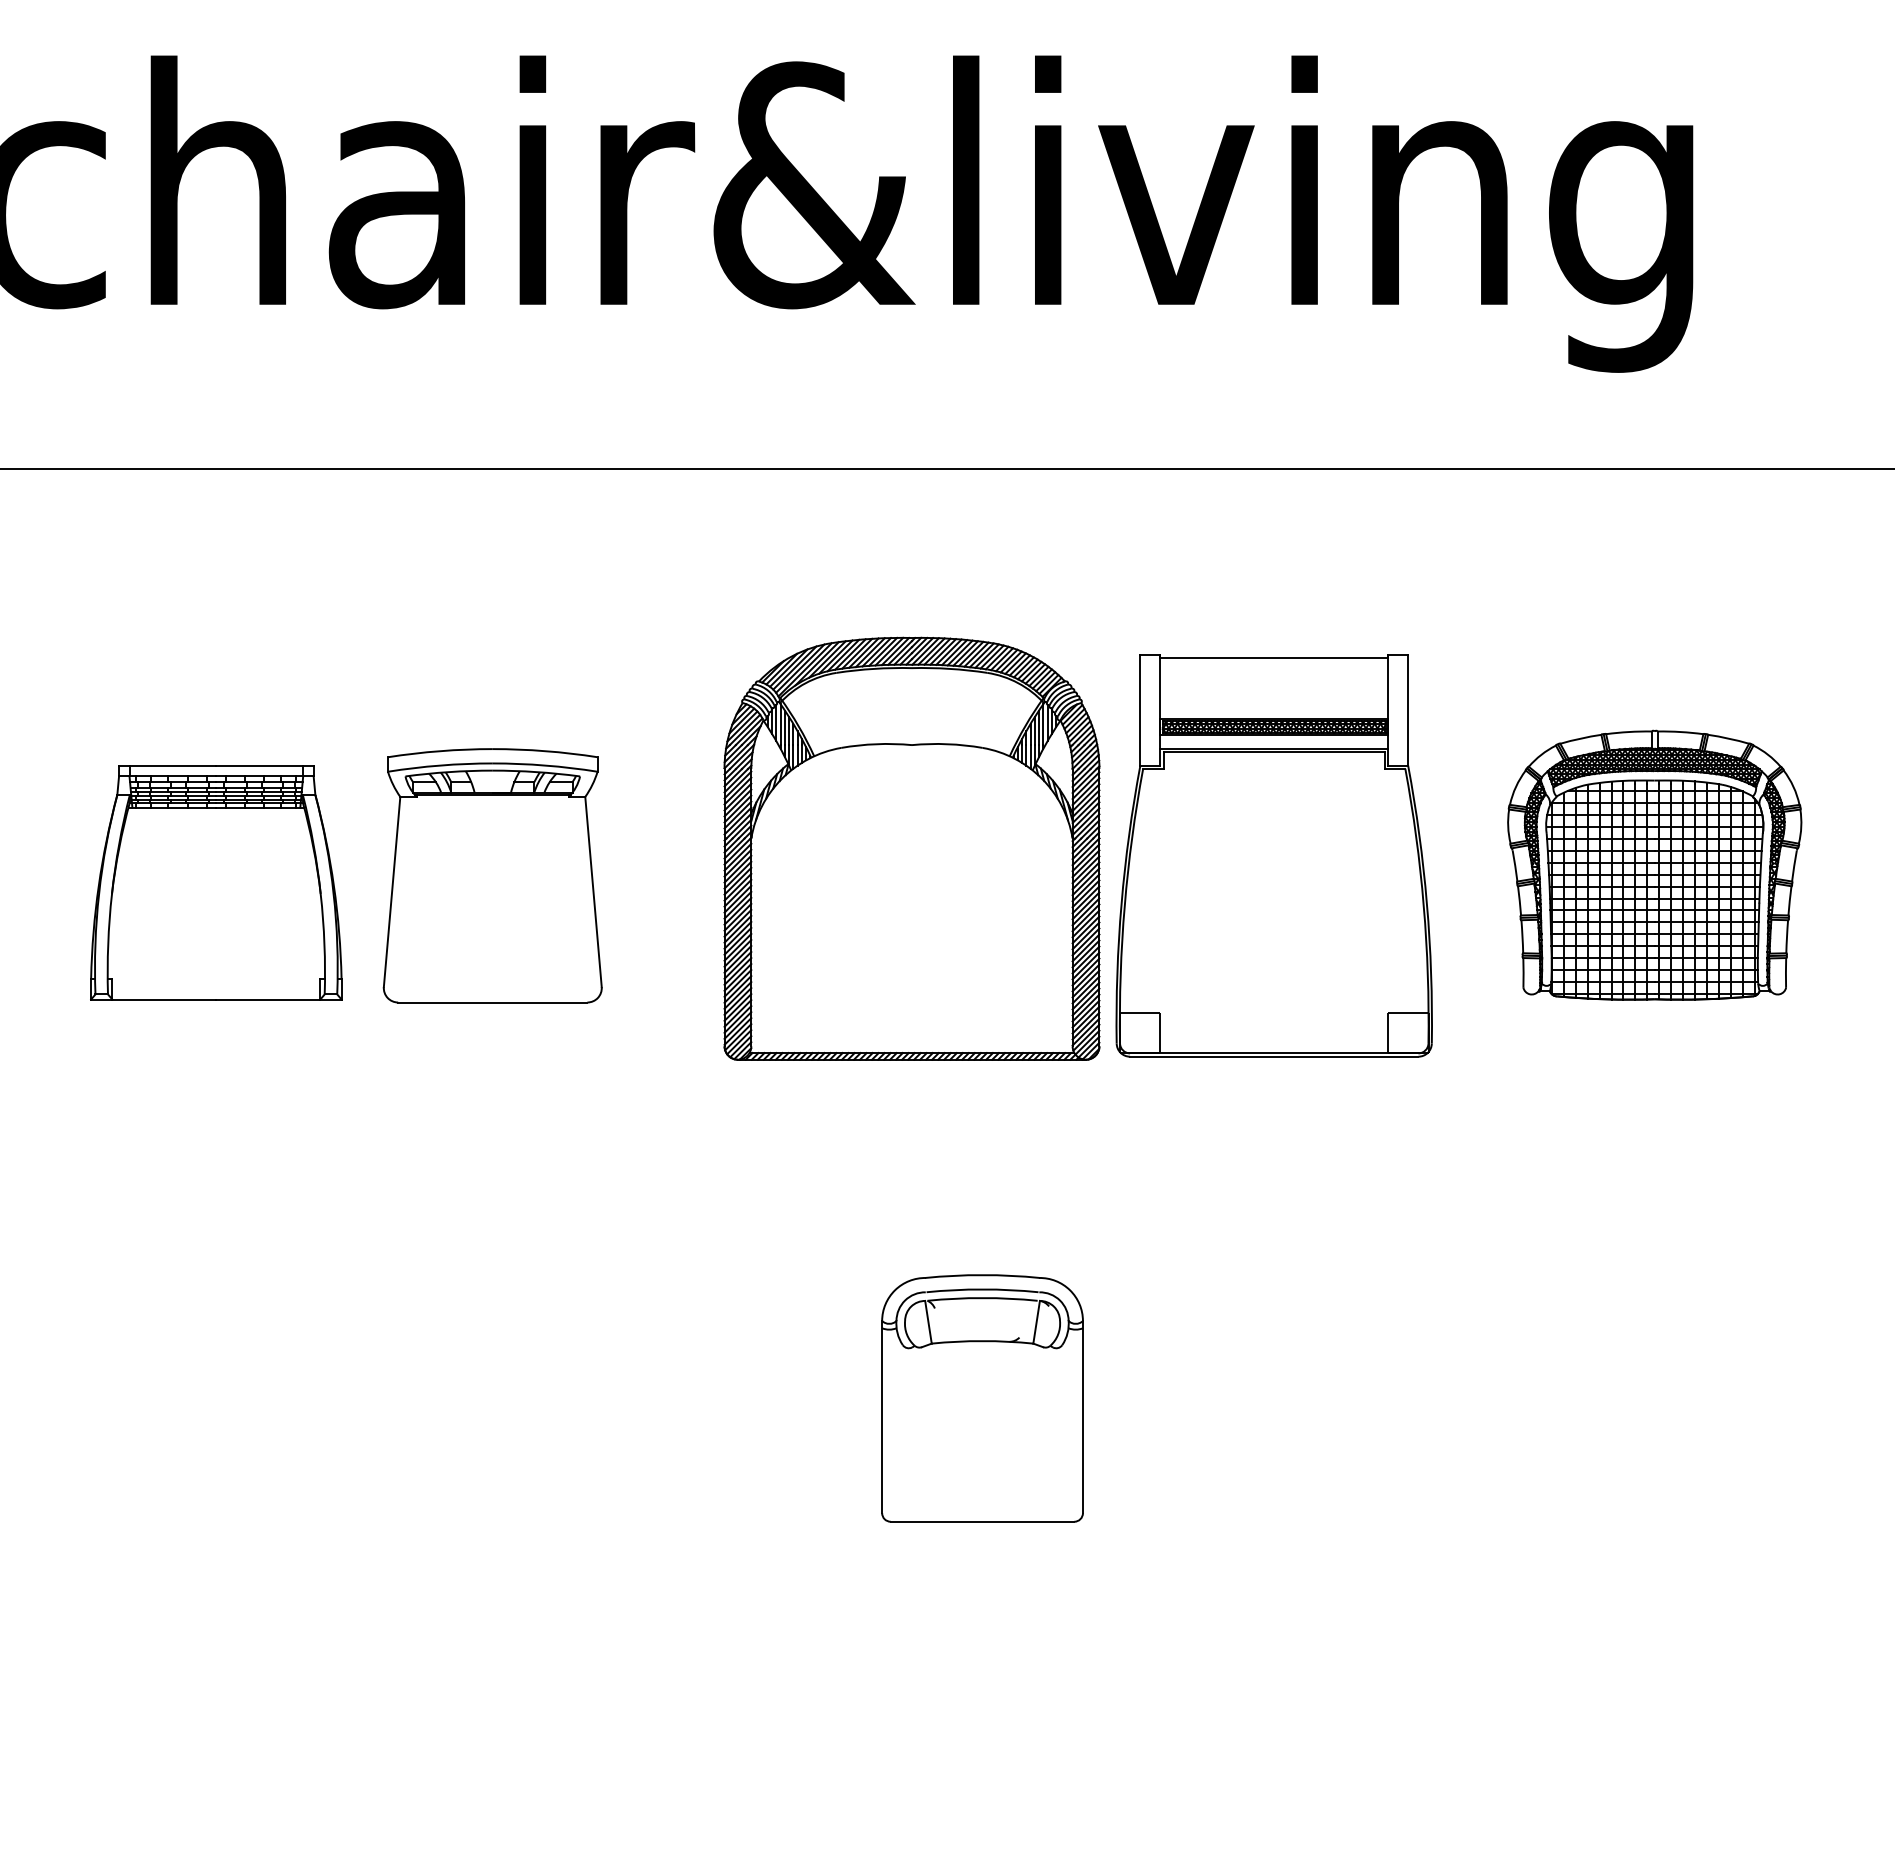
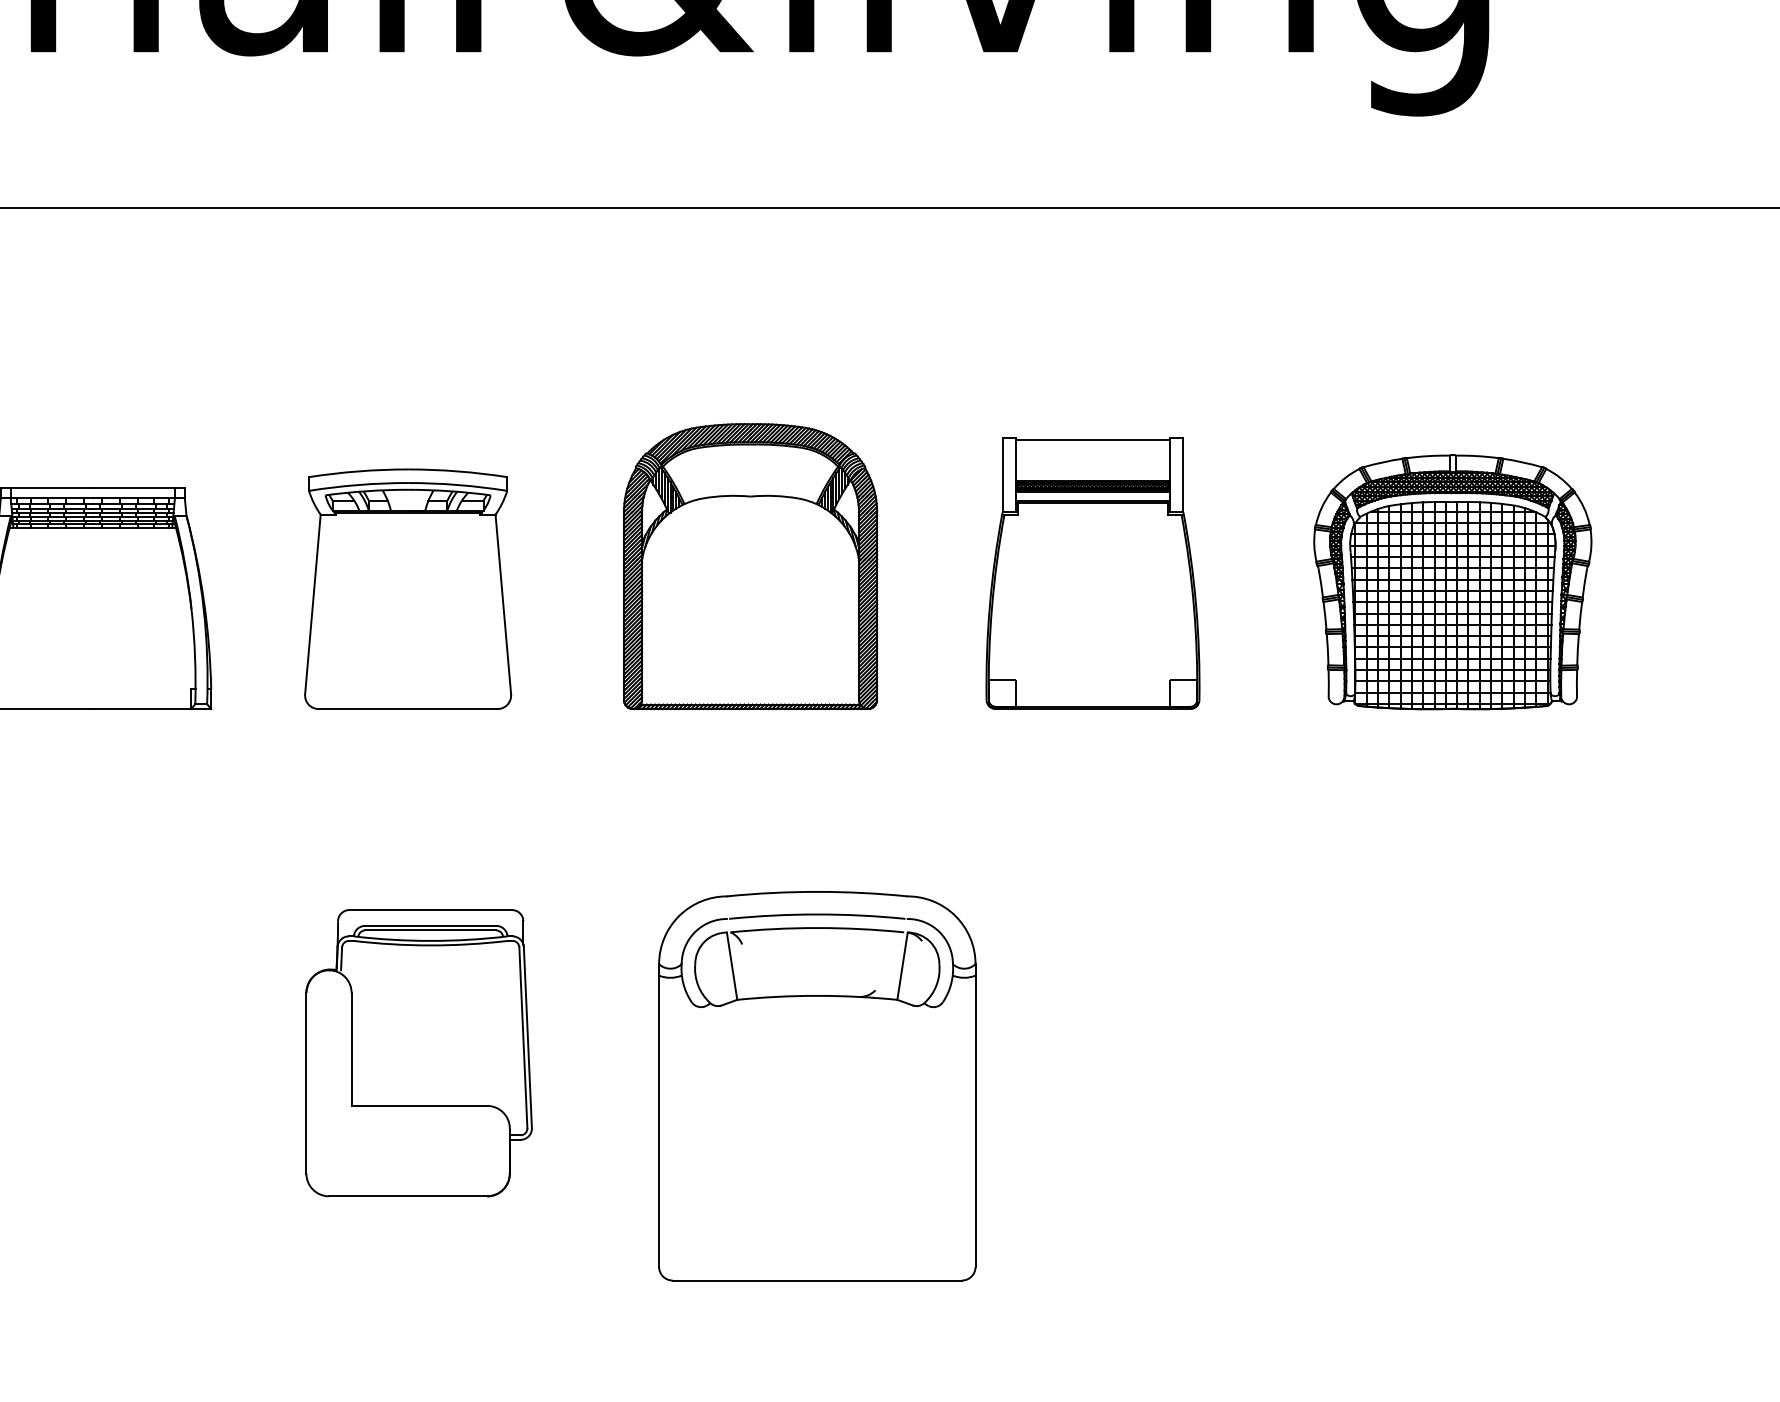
part: (911, 848) -> (750, 566), size x0.71
part: (1273, 856) -> (1092, 573), size x0.71
part: (492, 875) -> (407, 588), moved
part: (561, 1363) -> (419, 1053), added
part: (982, 1398) -> (817, 1086), size x1.67

